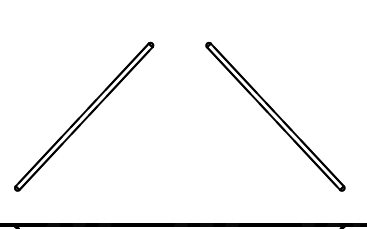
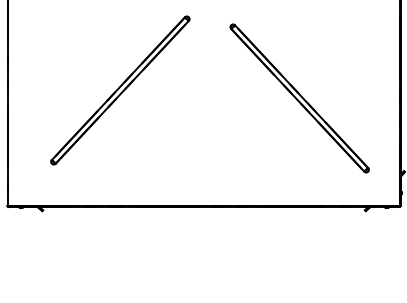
part: (84, 116) -> (120, 90), moved

